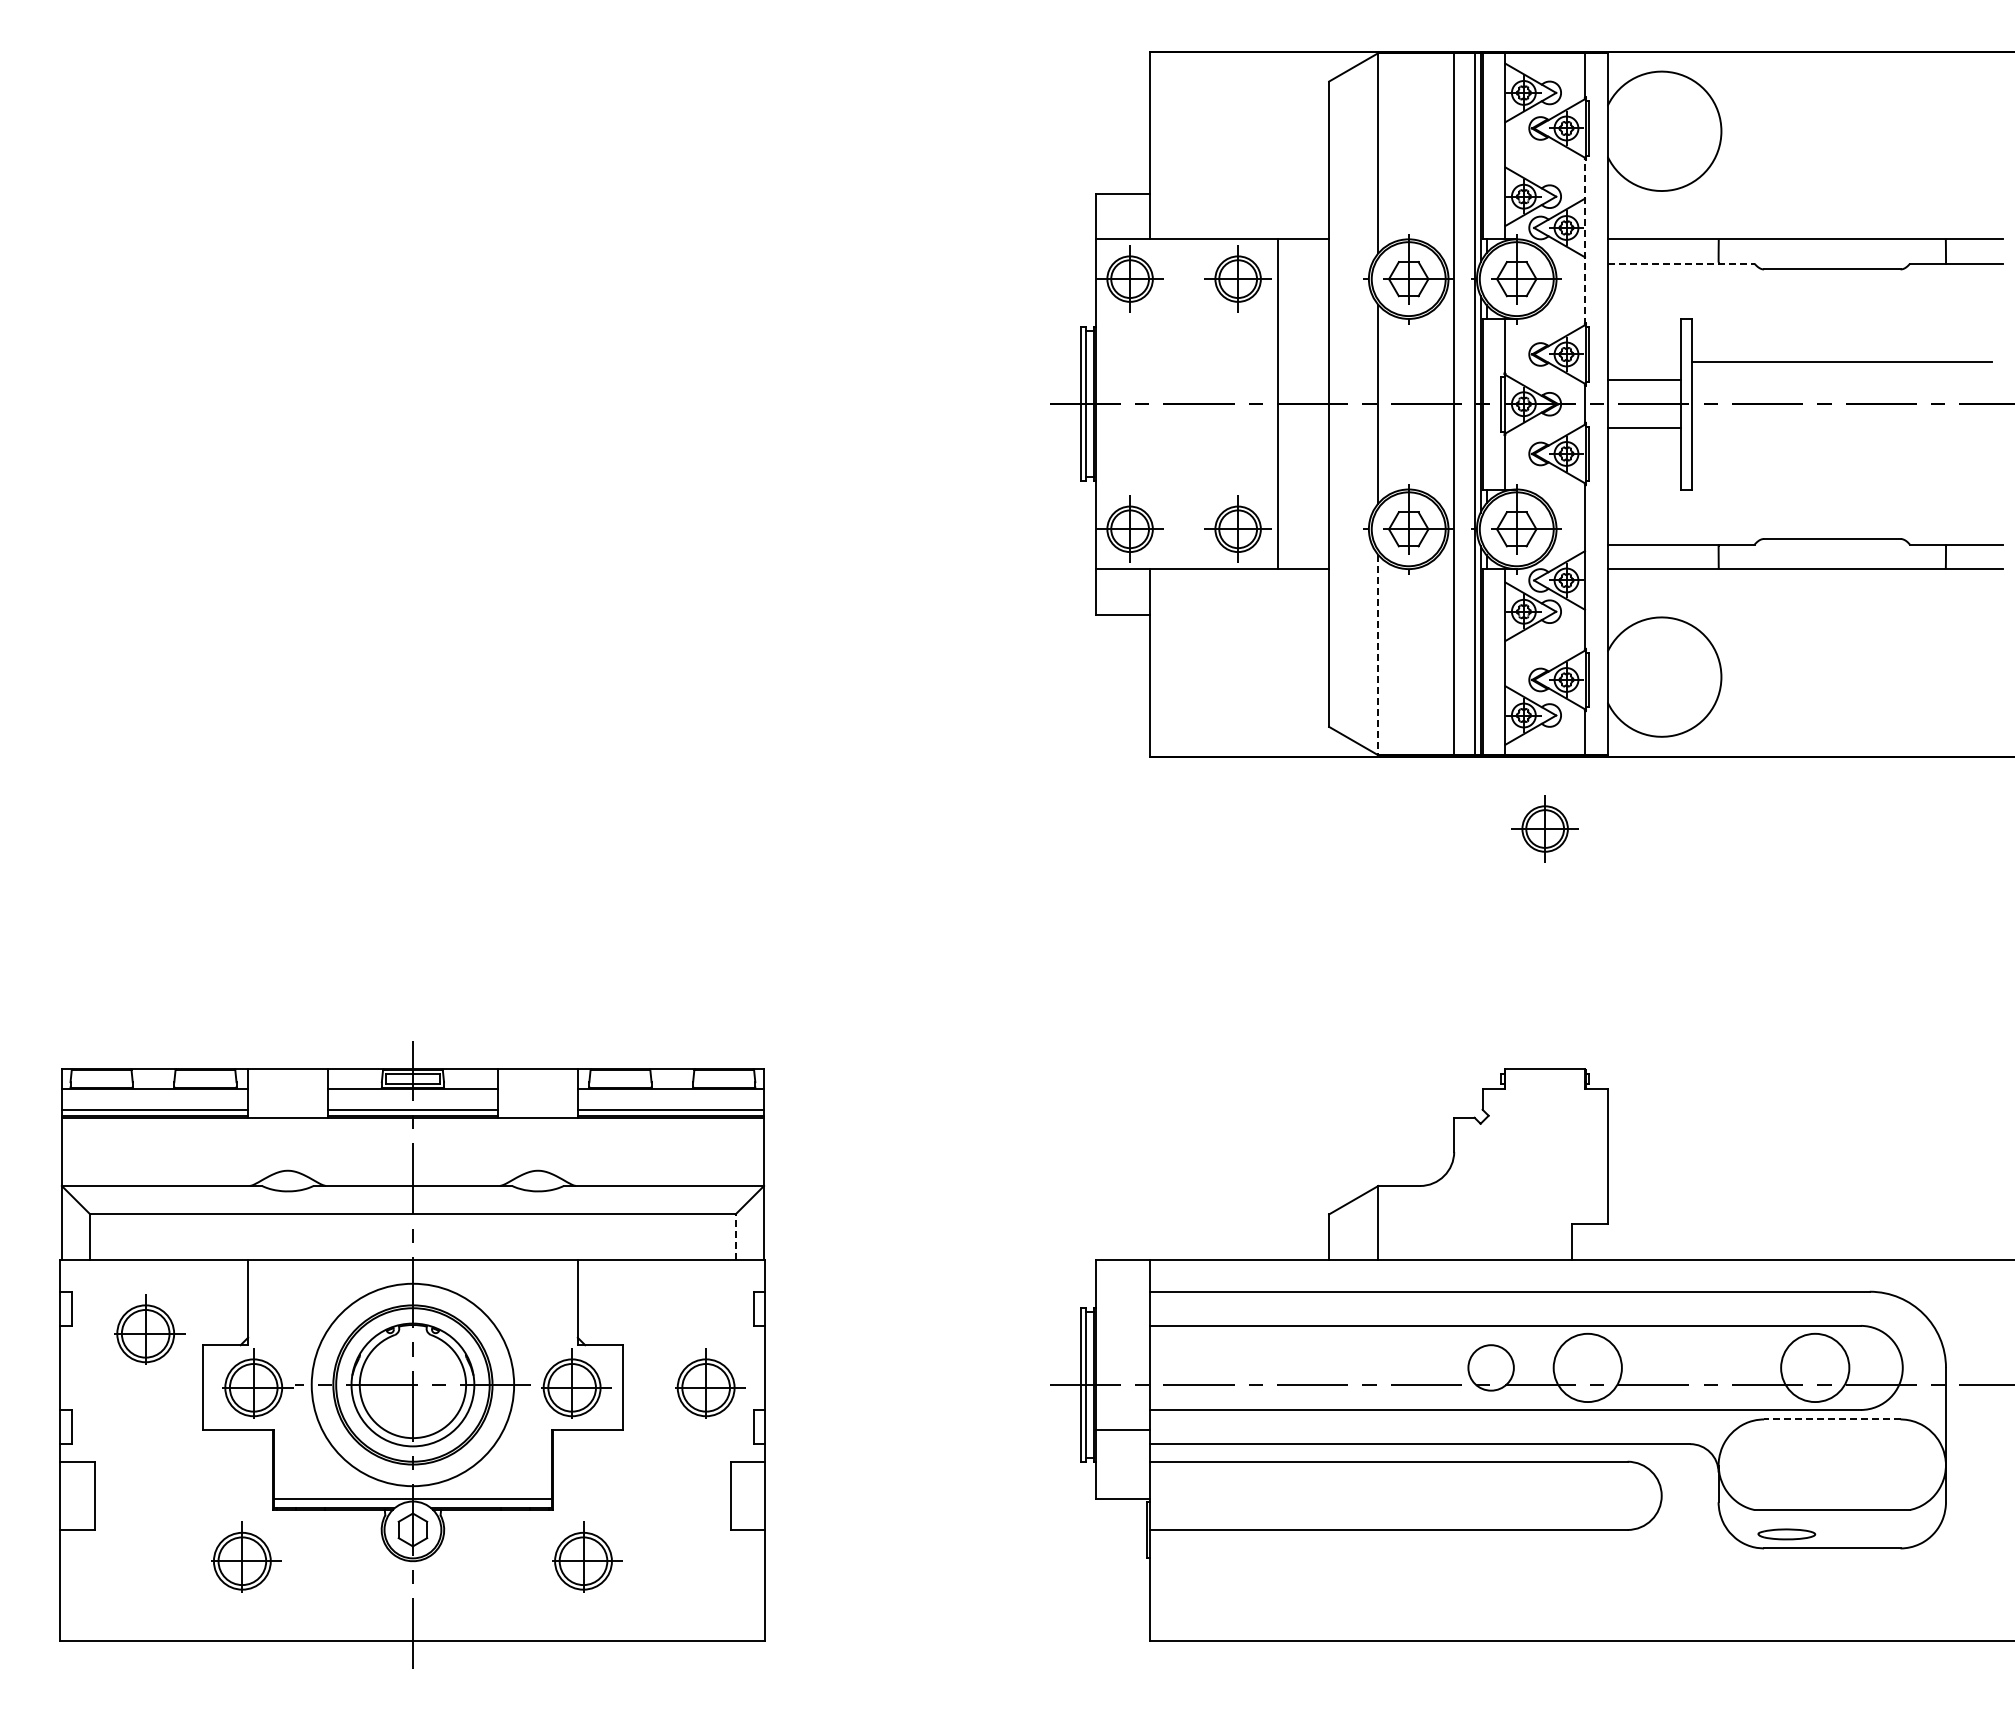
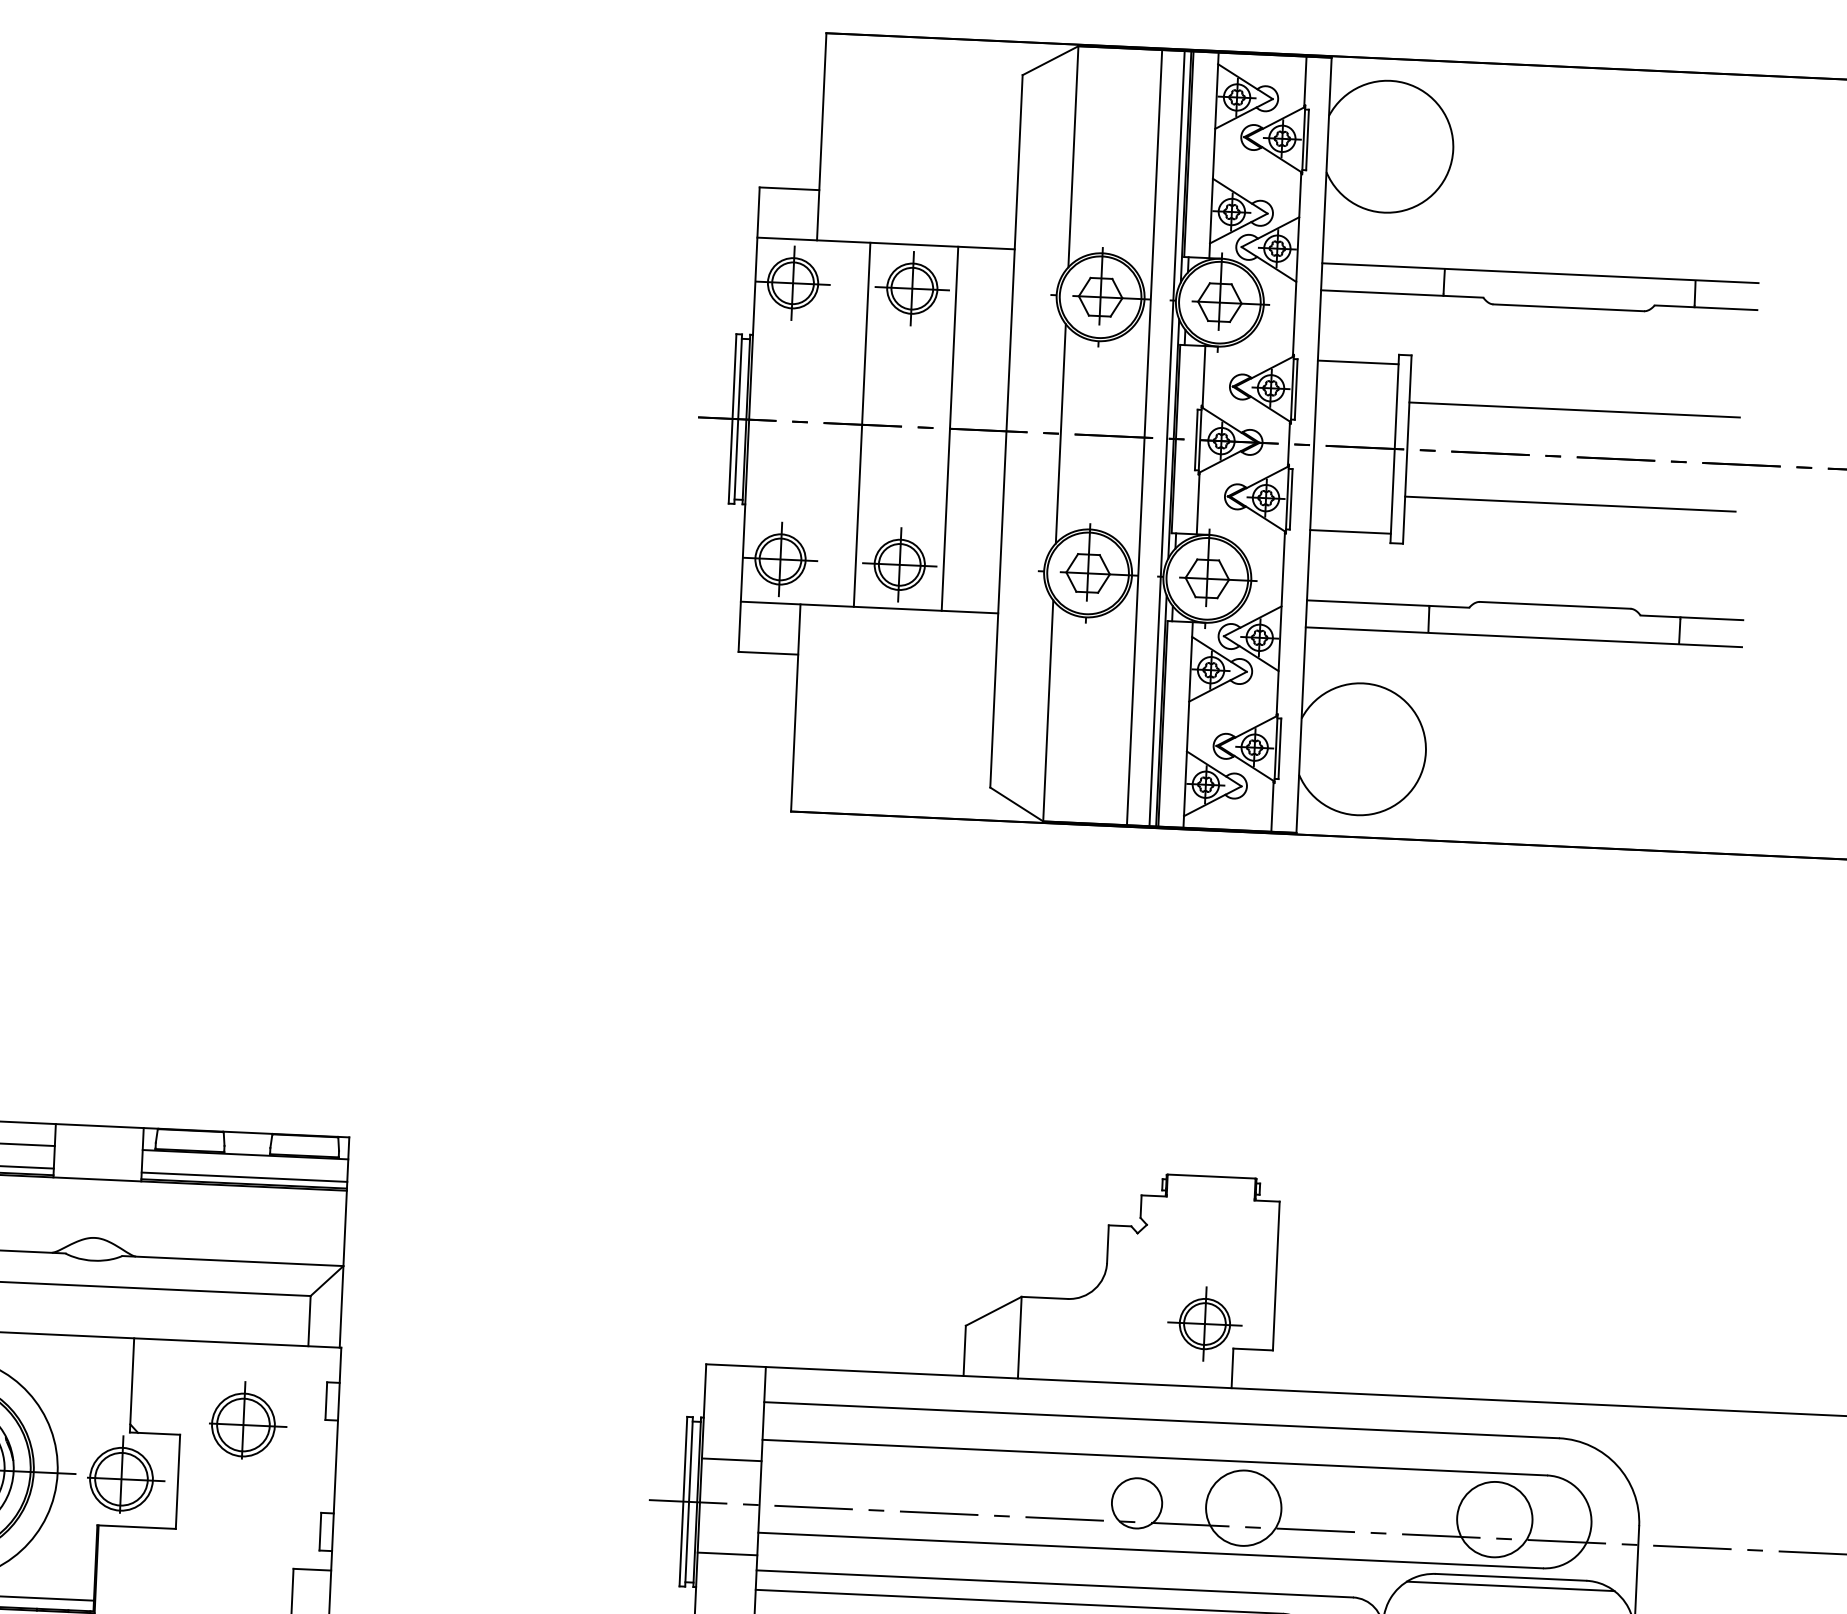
line: (1584, 241) -> (1296, 264), dashed -> solid
line: (1681, 263) -> (1402, 293), dashed -> solid
line: (1643, 380) -> (1357, 362), moved
line: (1198, 404) -> (862, 425), added
line: (1643, 427) -> (1349, 531), moved
line: (1841, 446) -> (1570, 503), added
line: (1378, 655) -> (1048, 711), dashed -> solid
part: (1544, 828) -> (1204, 1323), moved
line: (735, 1237) -> (309, 1321), dashed -> solid
line: (1123, 1345) -> (732, 1460), added
part: (710, 1383) -> (248, 1420), moved
line: (1831, 1419) -> (1510, 1577), dashed -> solid
line: (1832, 1427) -> (1510, 1586), added

